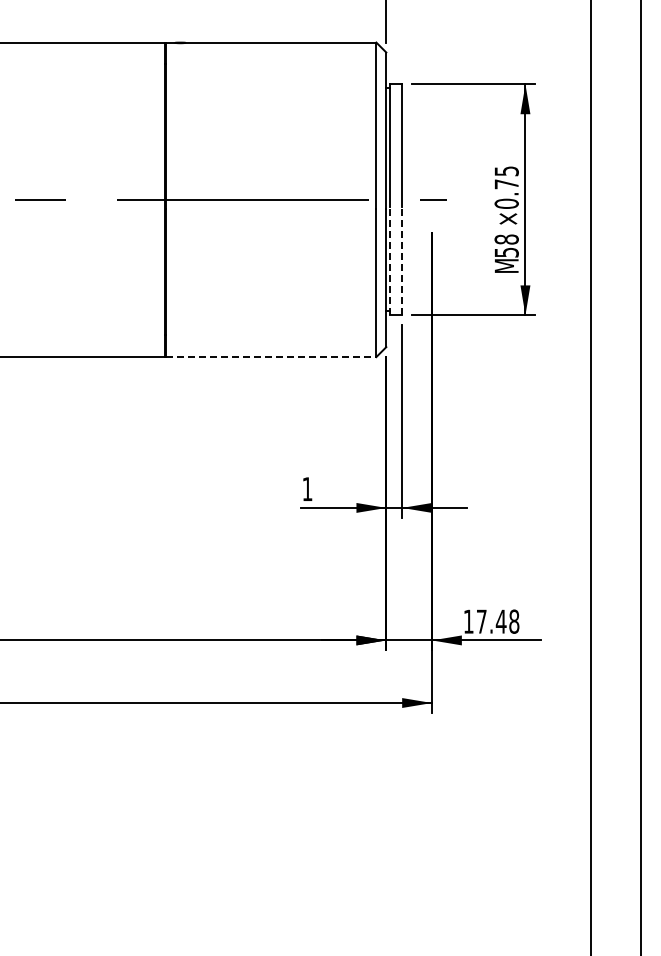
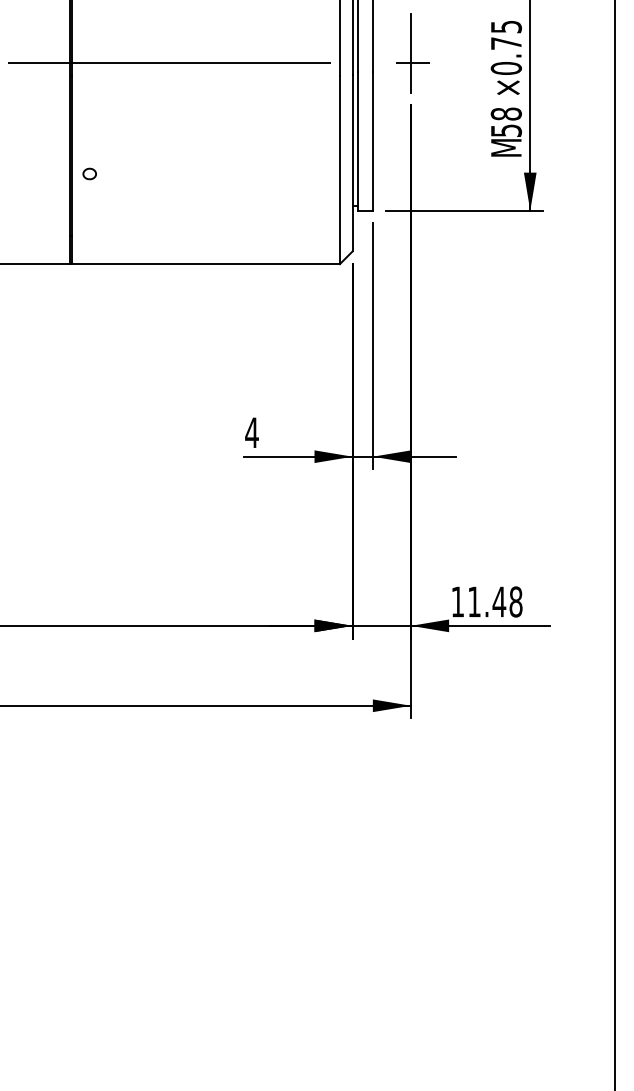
line: (432, 191) -> (411, 52), added
line: (390, 260) -> (357, 140), dashed -> solid
line: (402, 260) -> (373, 140), dashed -> solid
part: (180, 286) -> (89, 174), added
line: (271, 357) -> (206, 264), dashed -> solid
text: (307, 488) -> (252, 431), 1 -> 4
text: (481, 621) -> (474, 601), 17.48 -> 11.48

